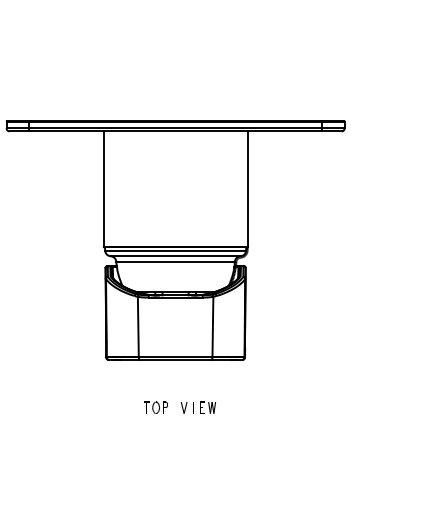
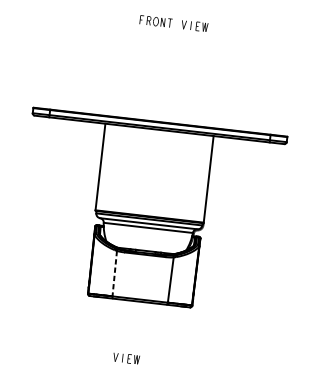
line: (138, 327) -> (114, 274), solid -> dashed
part: (155, 407) -> (120, 335), removed
part: (198, 407) -> (126, 358), moved

